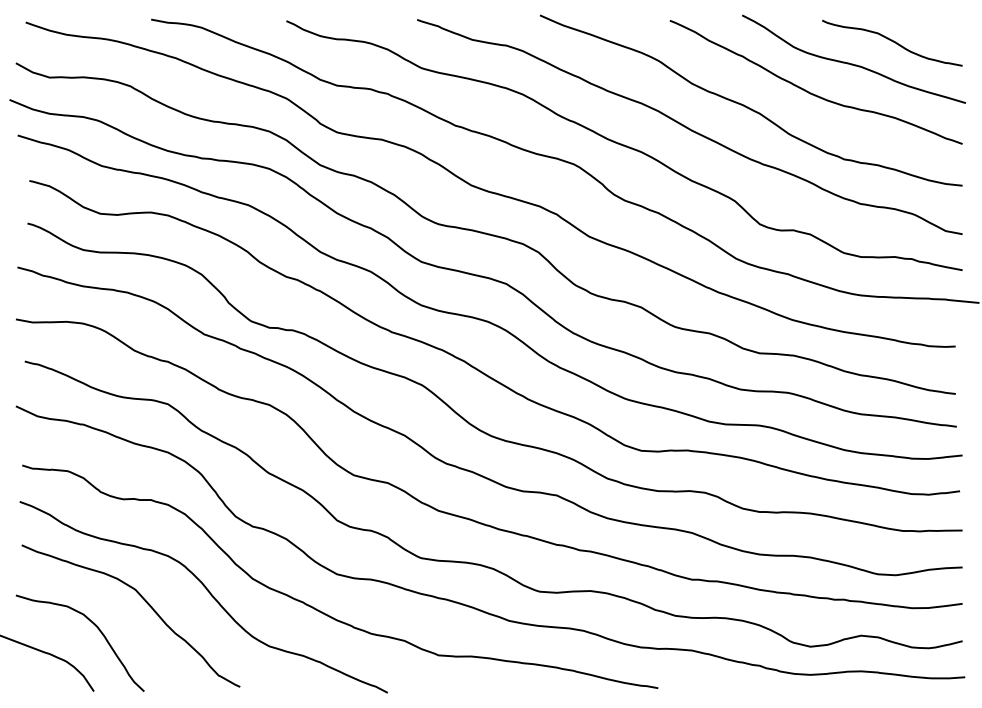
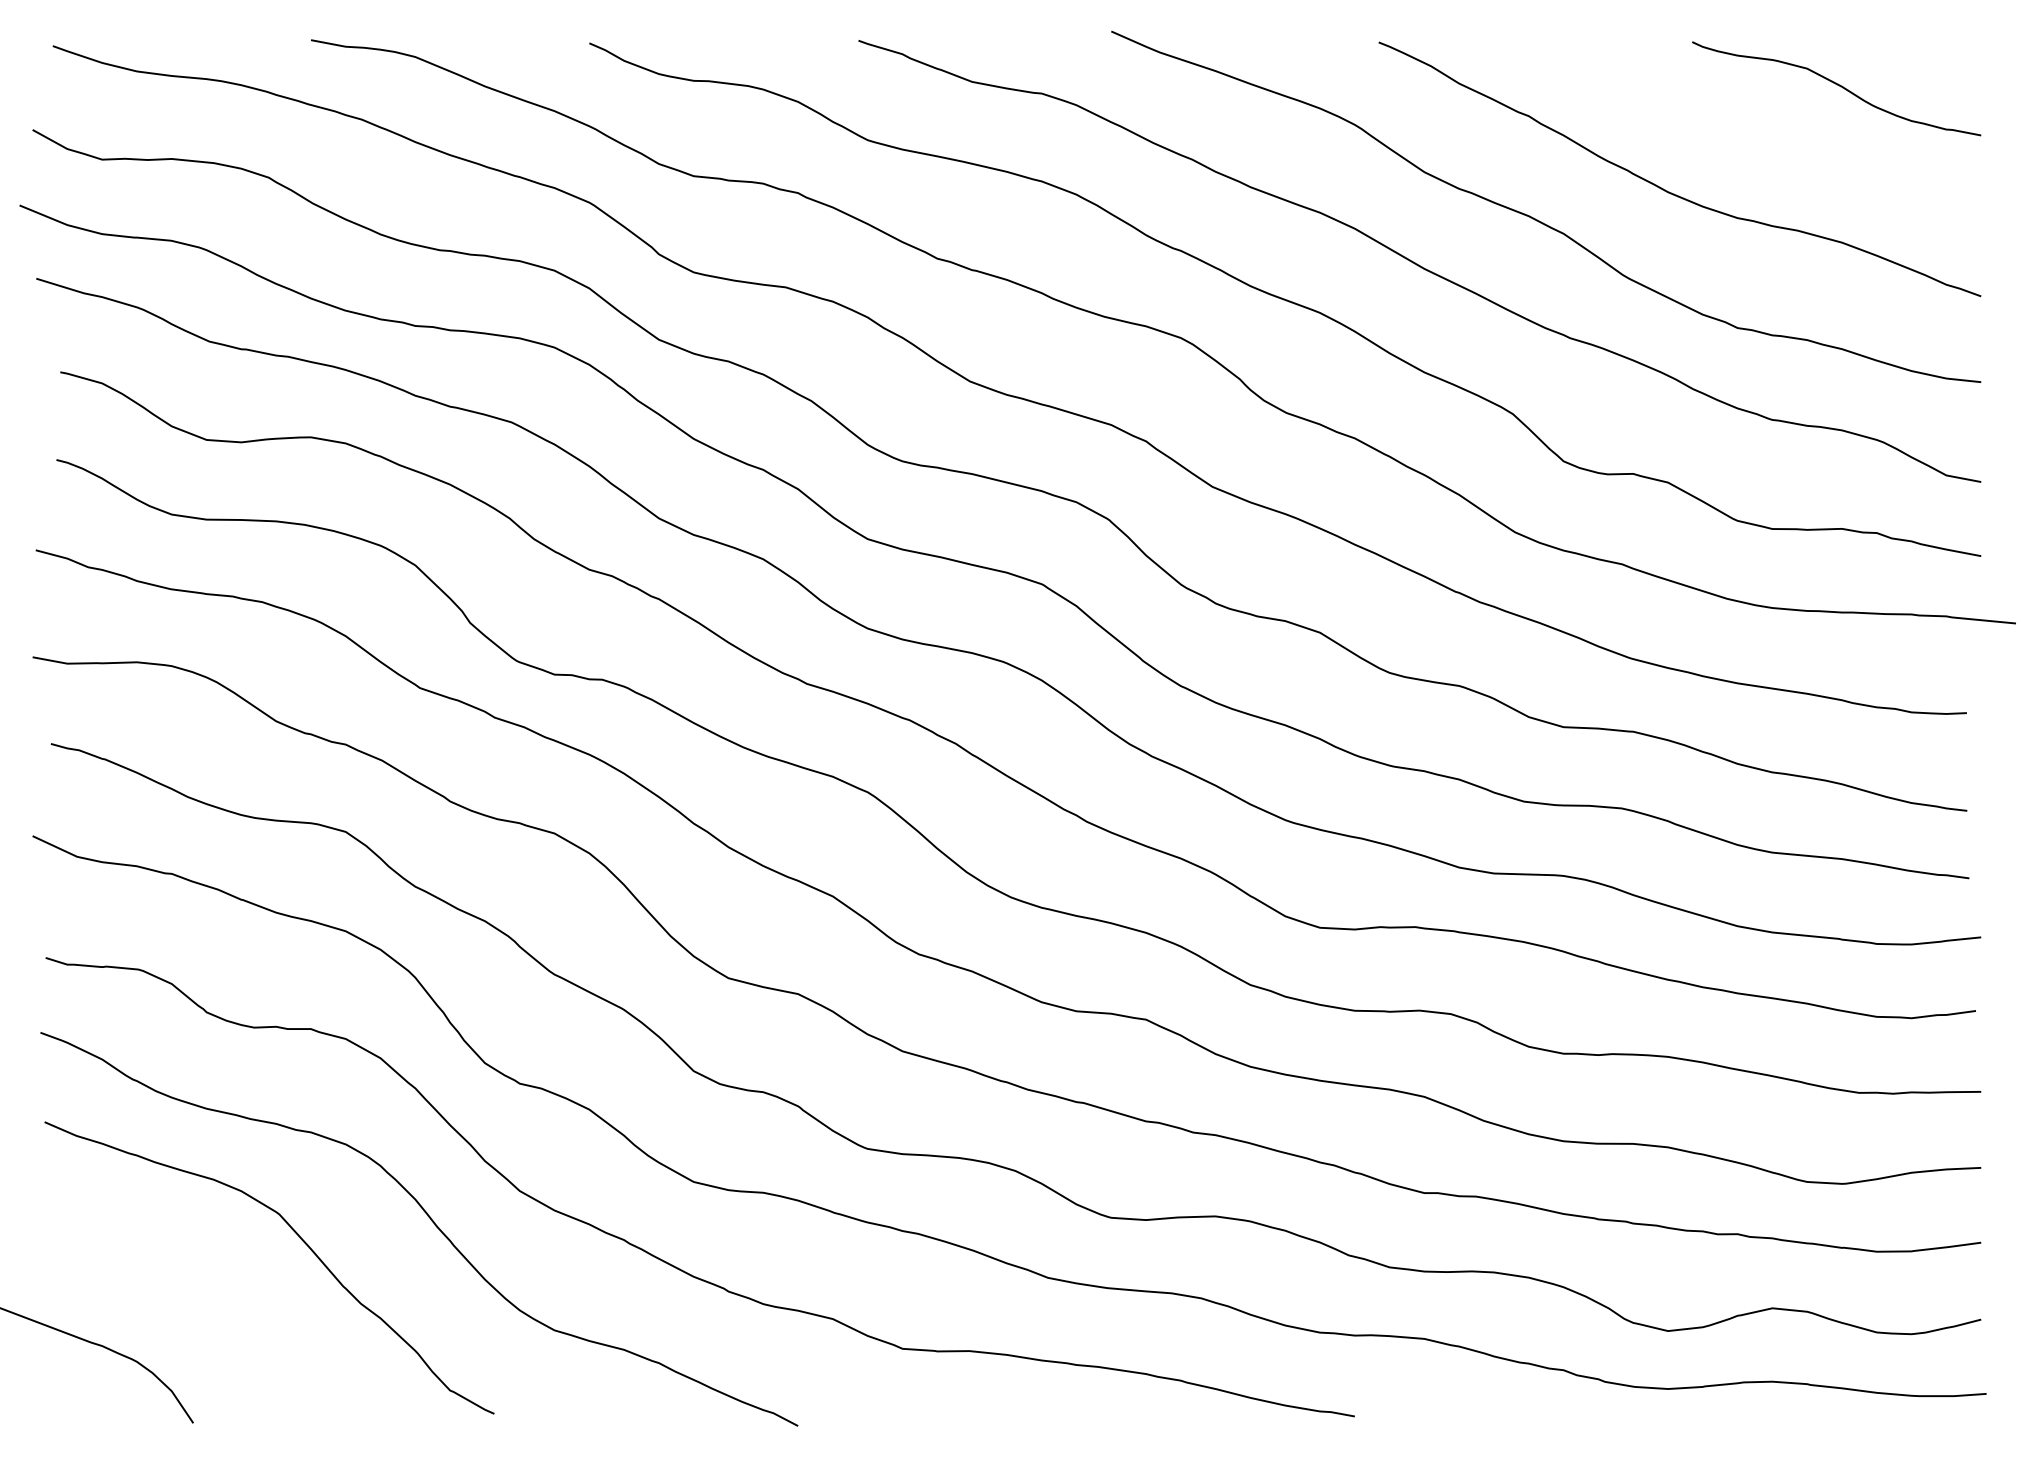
curve: (853, 63) -> (1756, 130), removed
curve: (98, 630) -> (202, 1297), removed

